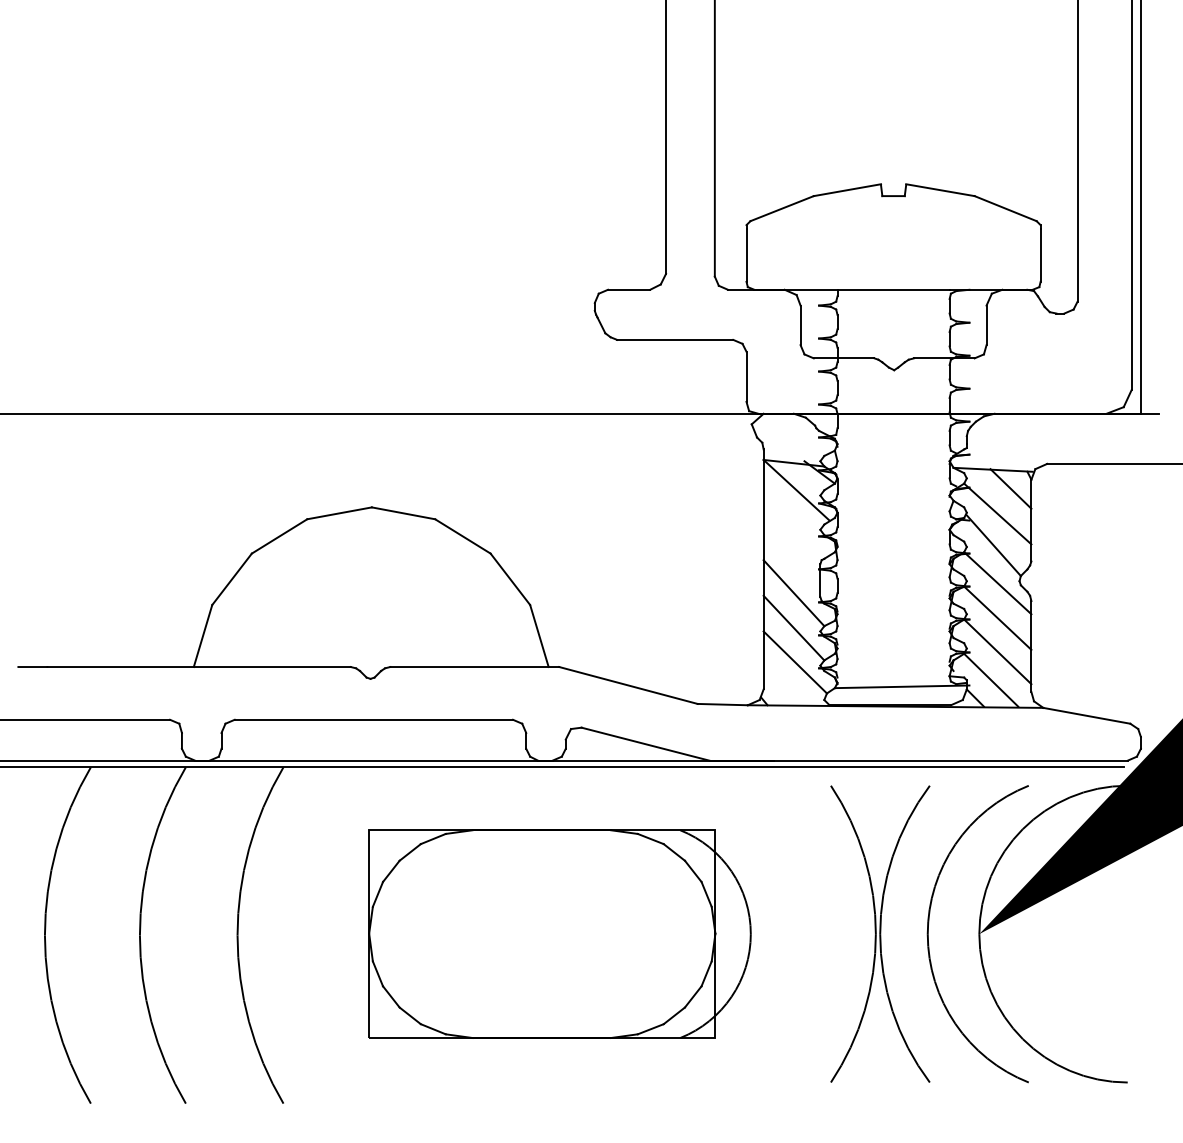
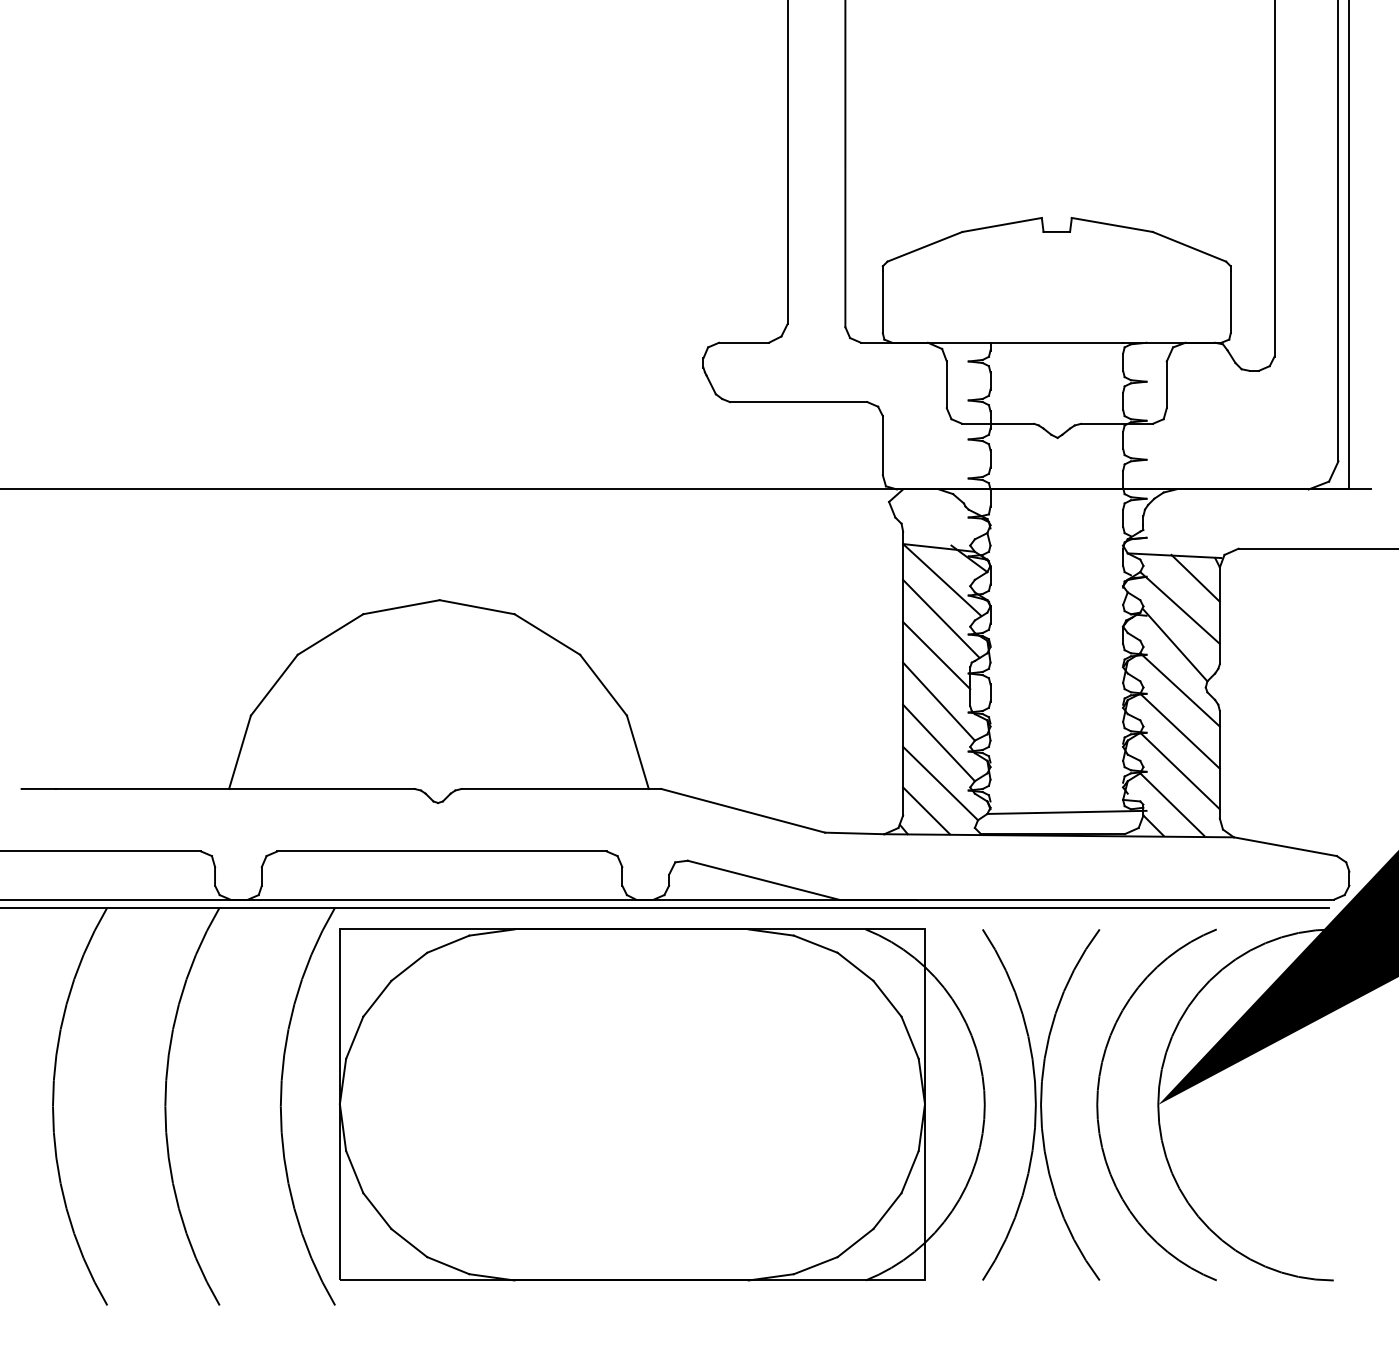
line: (796, 522) -> (941, 618), added
line: (791, 554) -> (936, 655), added
line: (783, 685) -> (926, 810), added
part: (559, 933) -> (661, 1104), size x1.43

